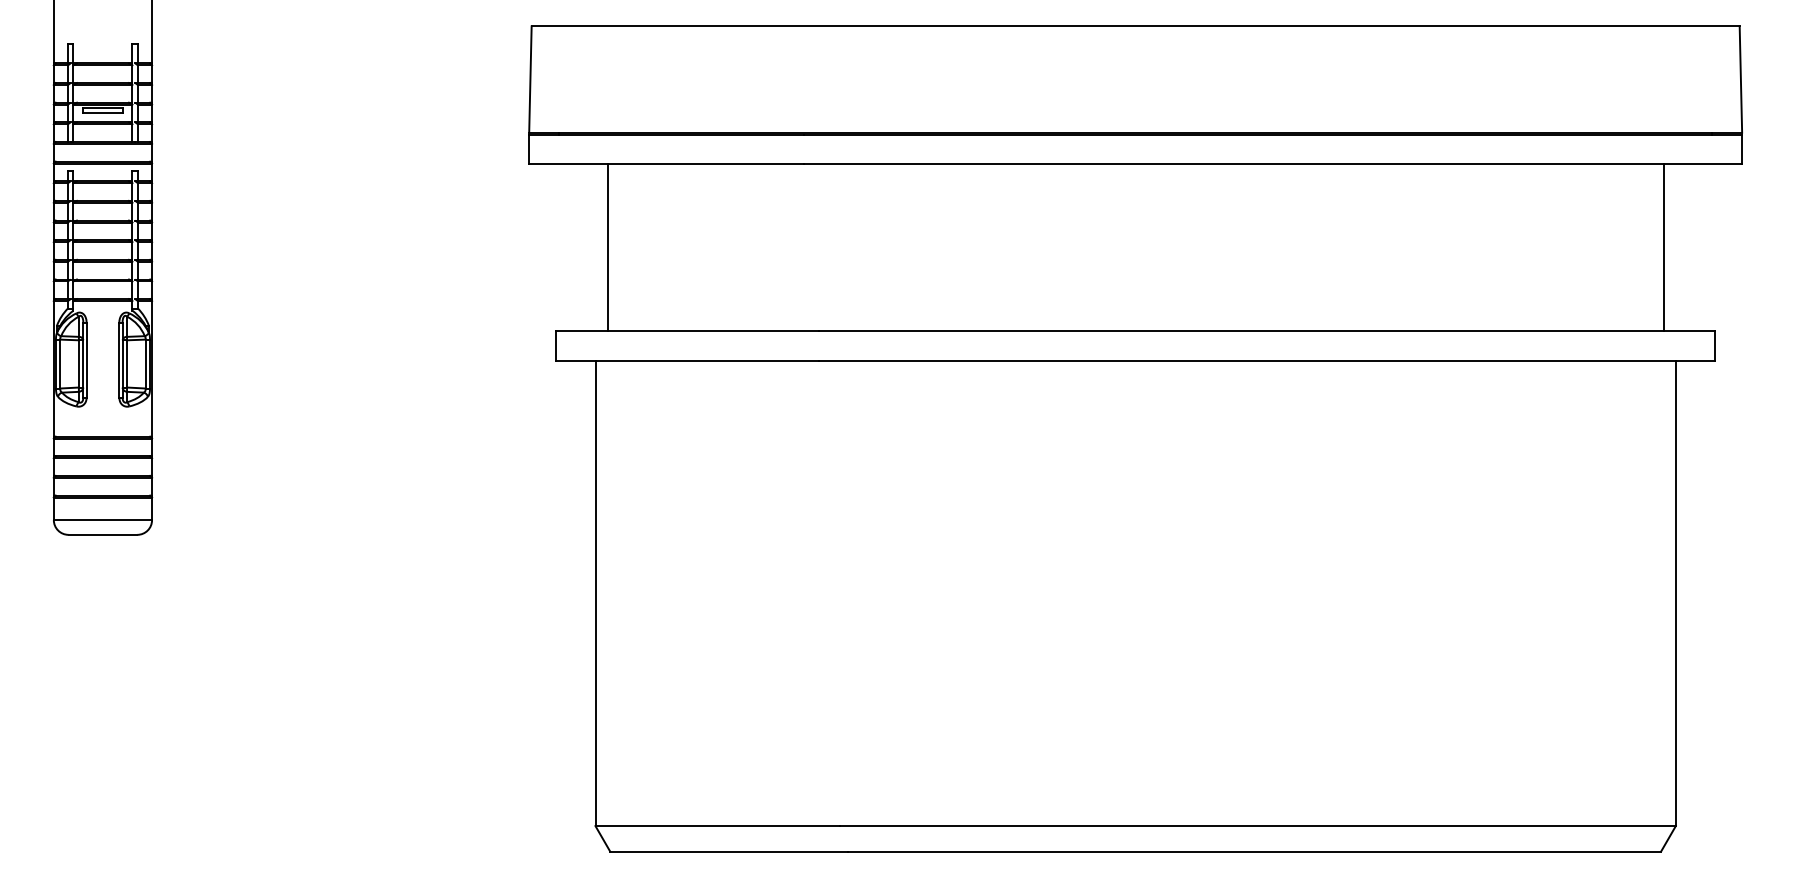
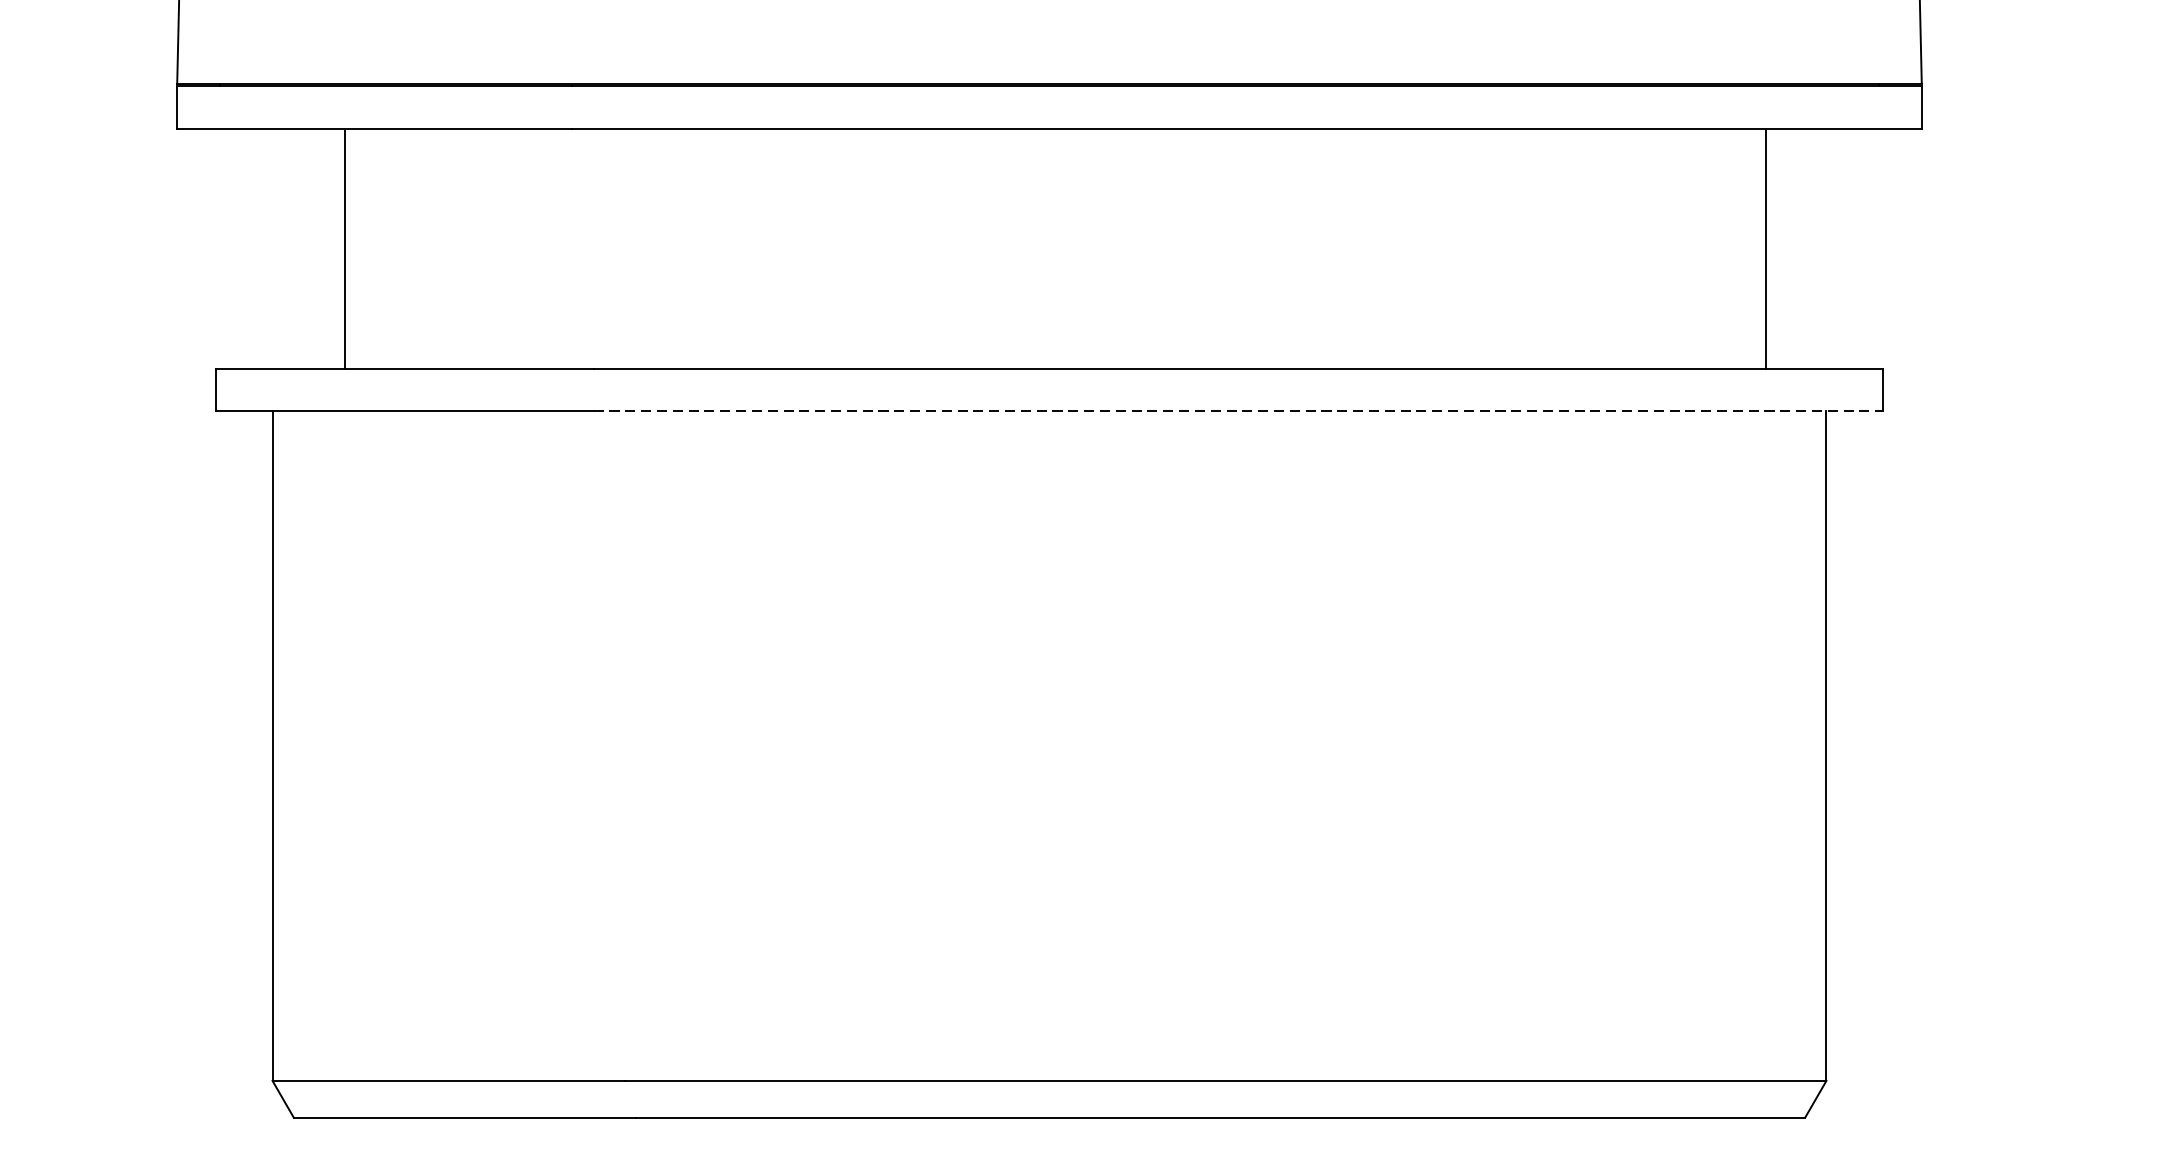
line: (607, 247) -> (344, 248), moved
line: (1663, 247) -> (1765, 248), moved
line: (1267, 360) -> (1239, 411), solid -> dashed

